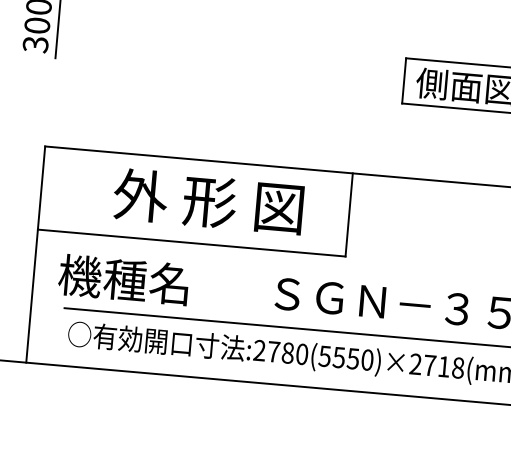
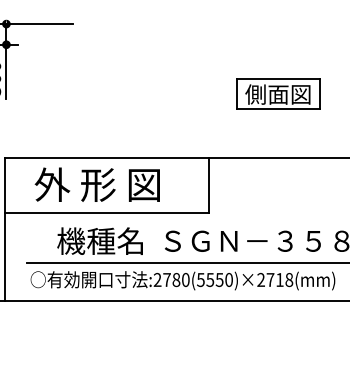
text: (207, 200) -> (96, 184), moved
text: (122, 278) -> (99, 240), moved

